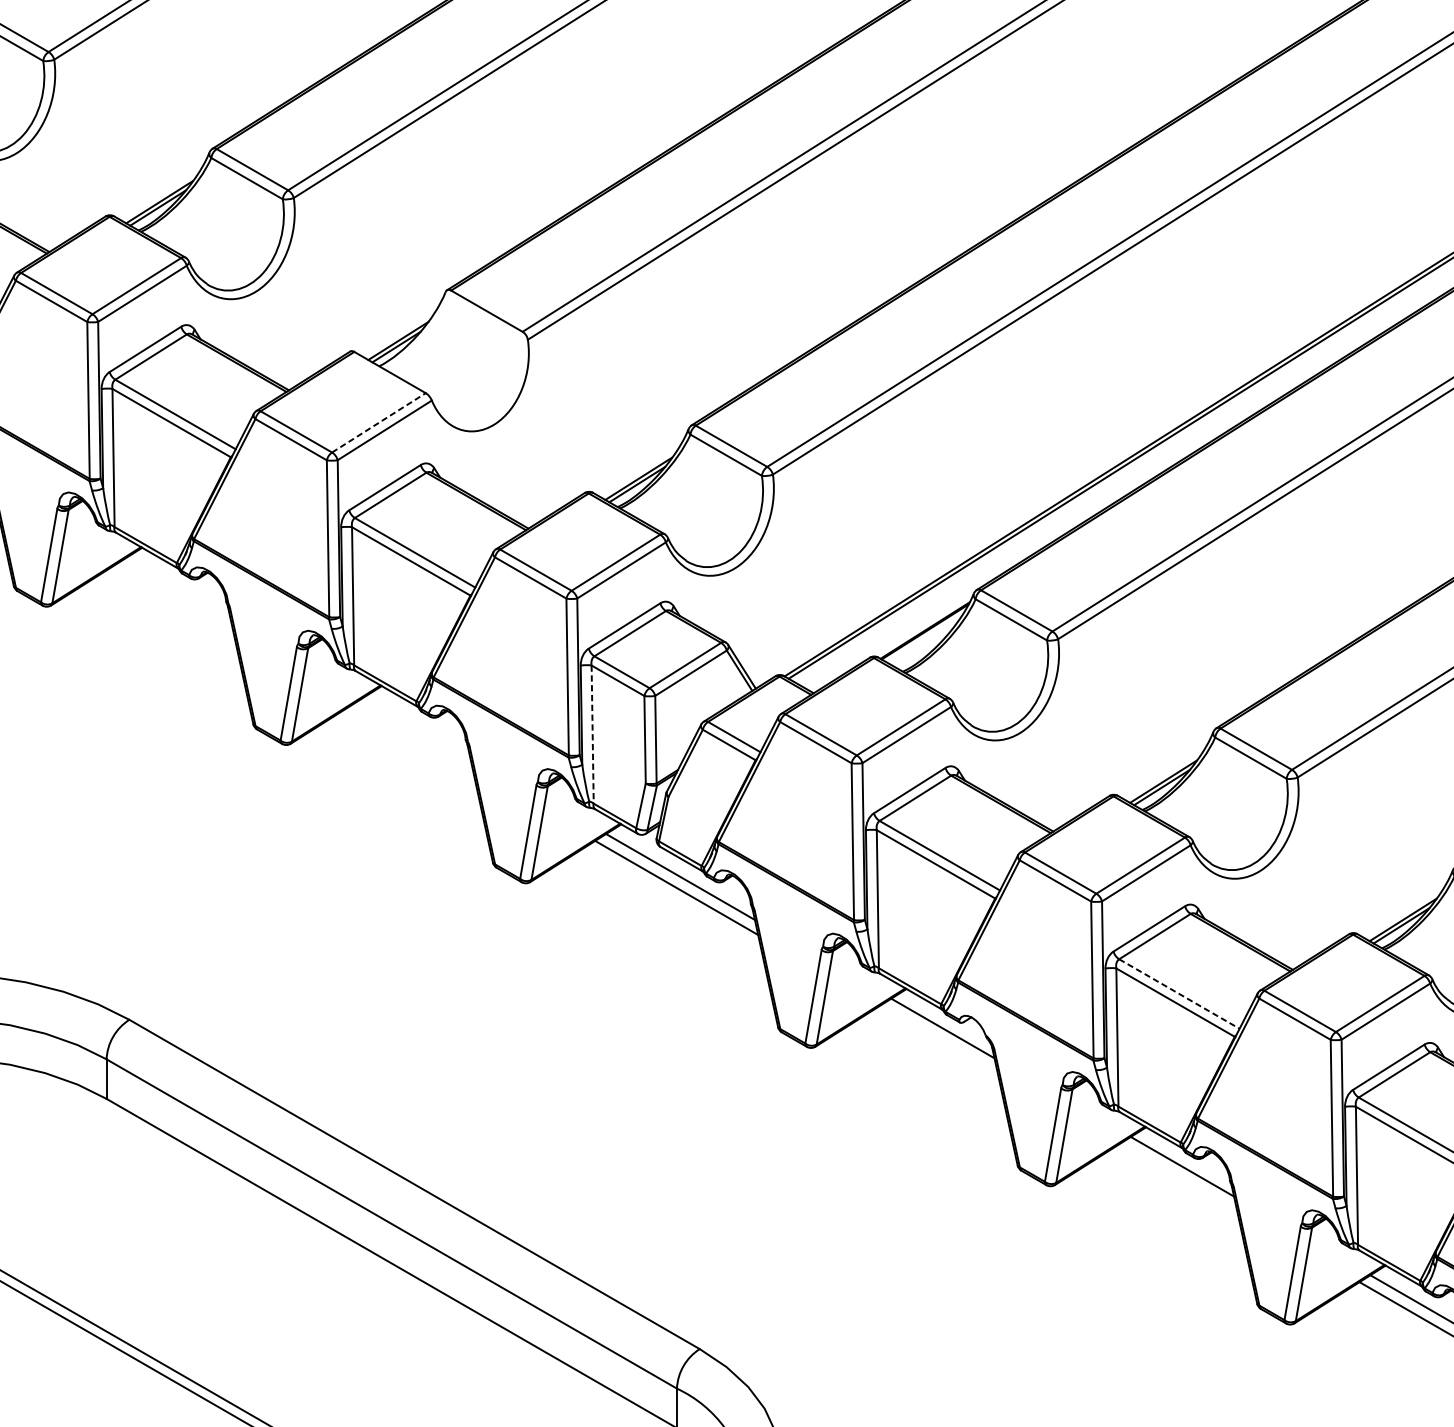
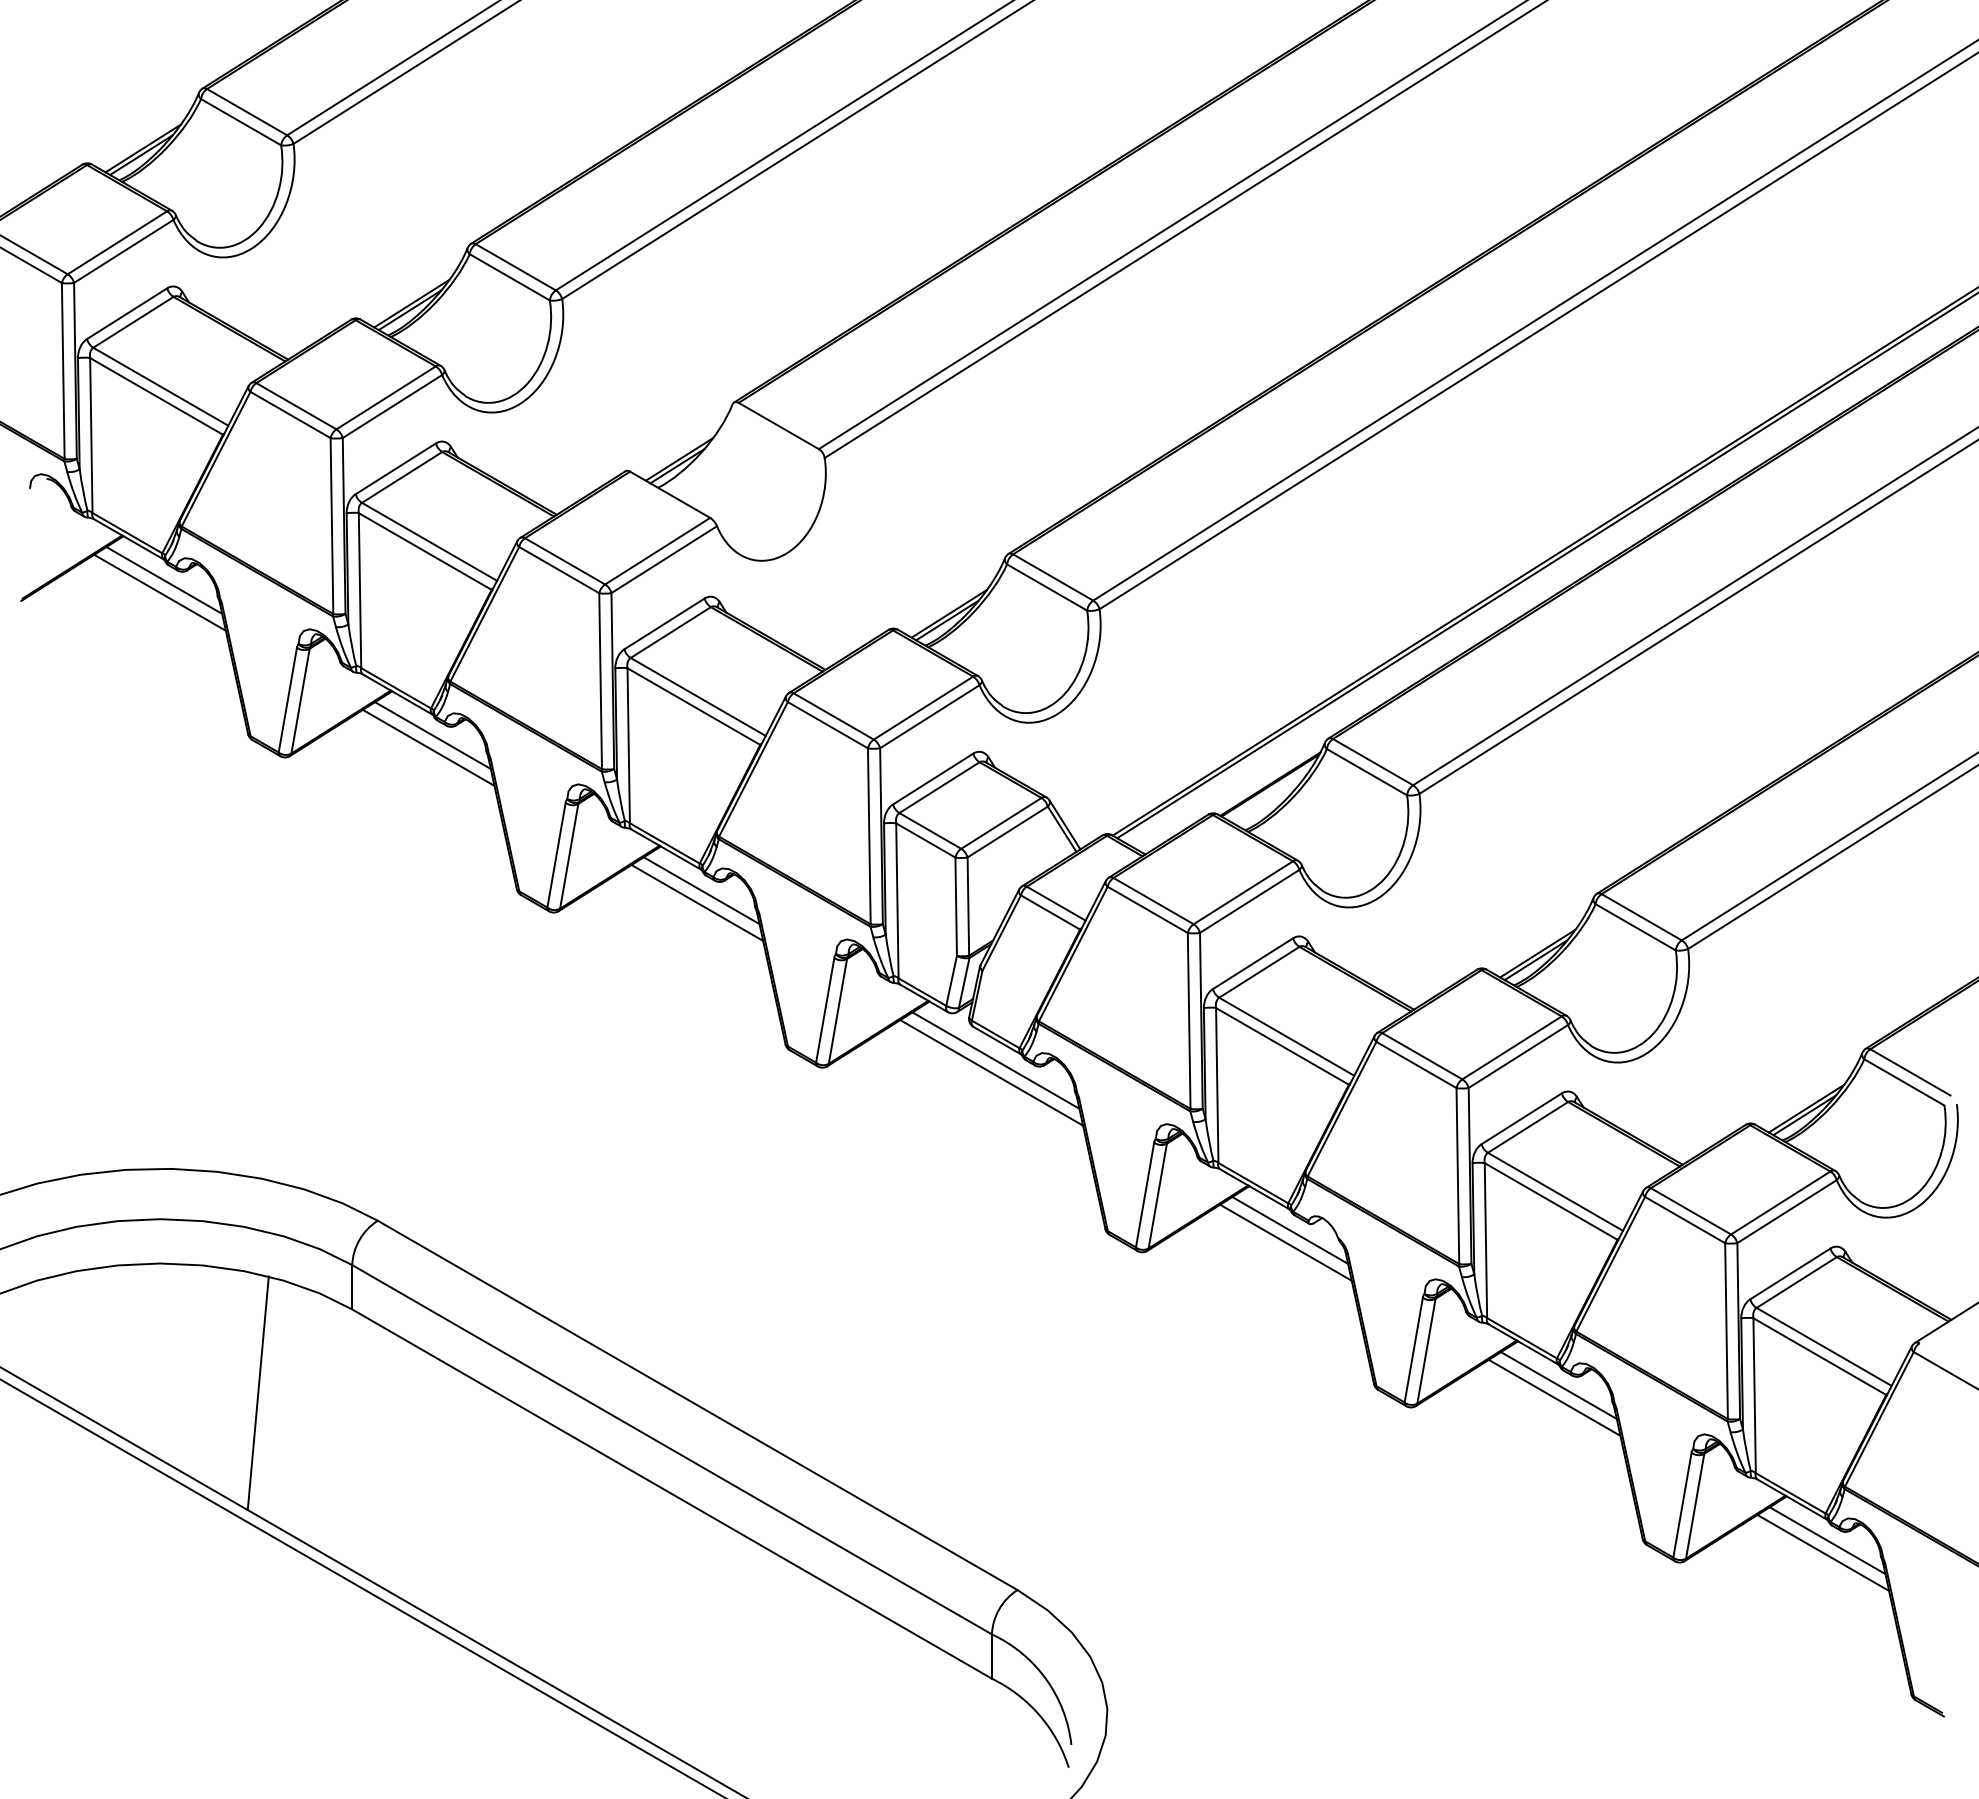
line: (379, 422) -> (658, 550), dashed -> solid
line: (178, 587) -> (432, 735), added
line: (174, 597) -> (428, 747), added
line: (418, 725) -> (701, 890), added
line: (592, 735) -> (897, 901), dashed -> solid
line: (414, 736) -> (697, 902), added
line: (1179, 993) -> (1555, 1191), dashed -> solid
line: (938, 1039) -> (1285, 1242), added
line: (22, 1173) -> (257, 1393), added
line: (1178, 1177) -> (1554, 1397), added

